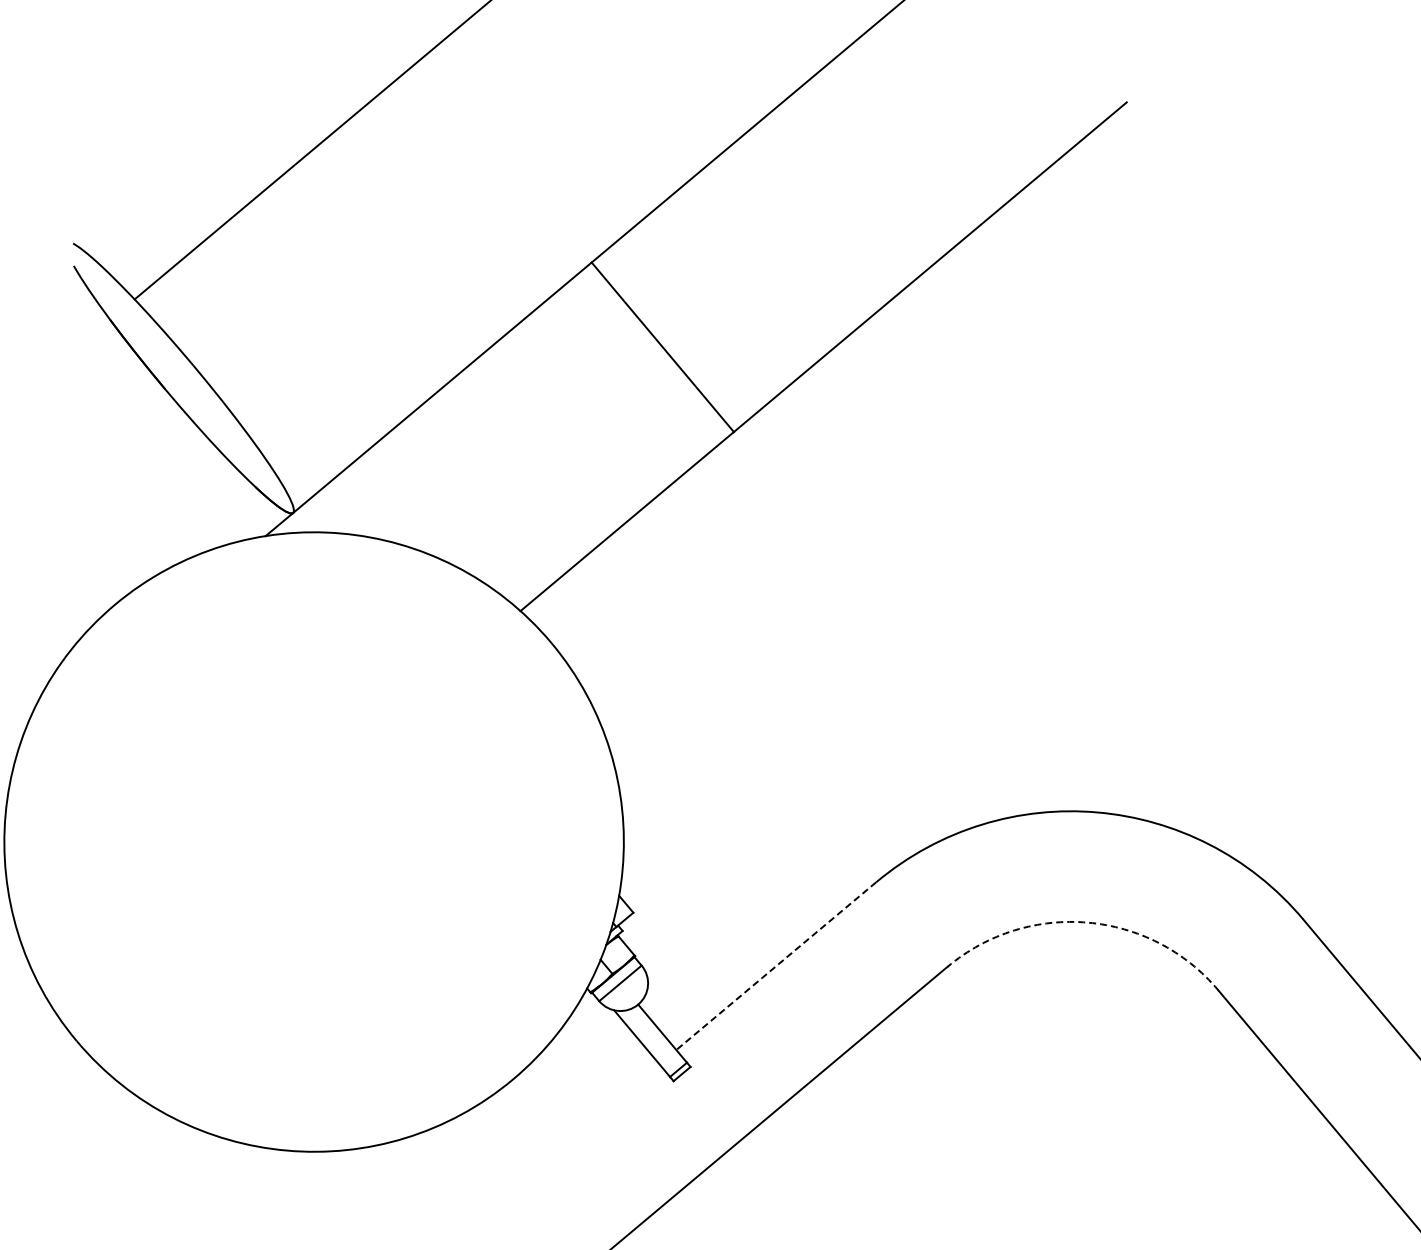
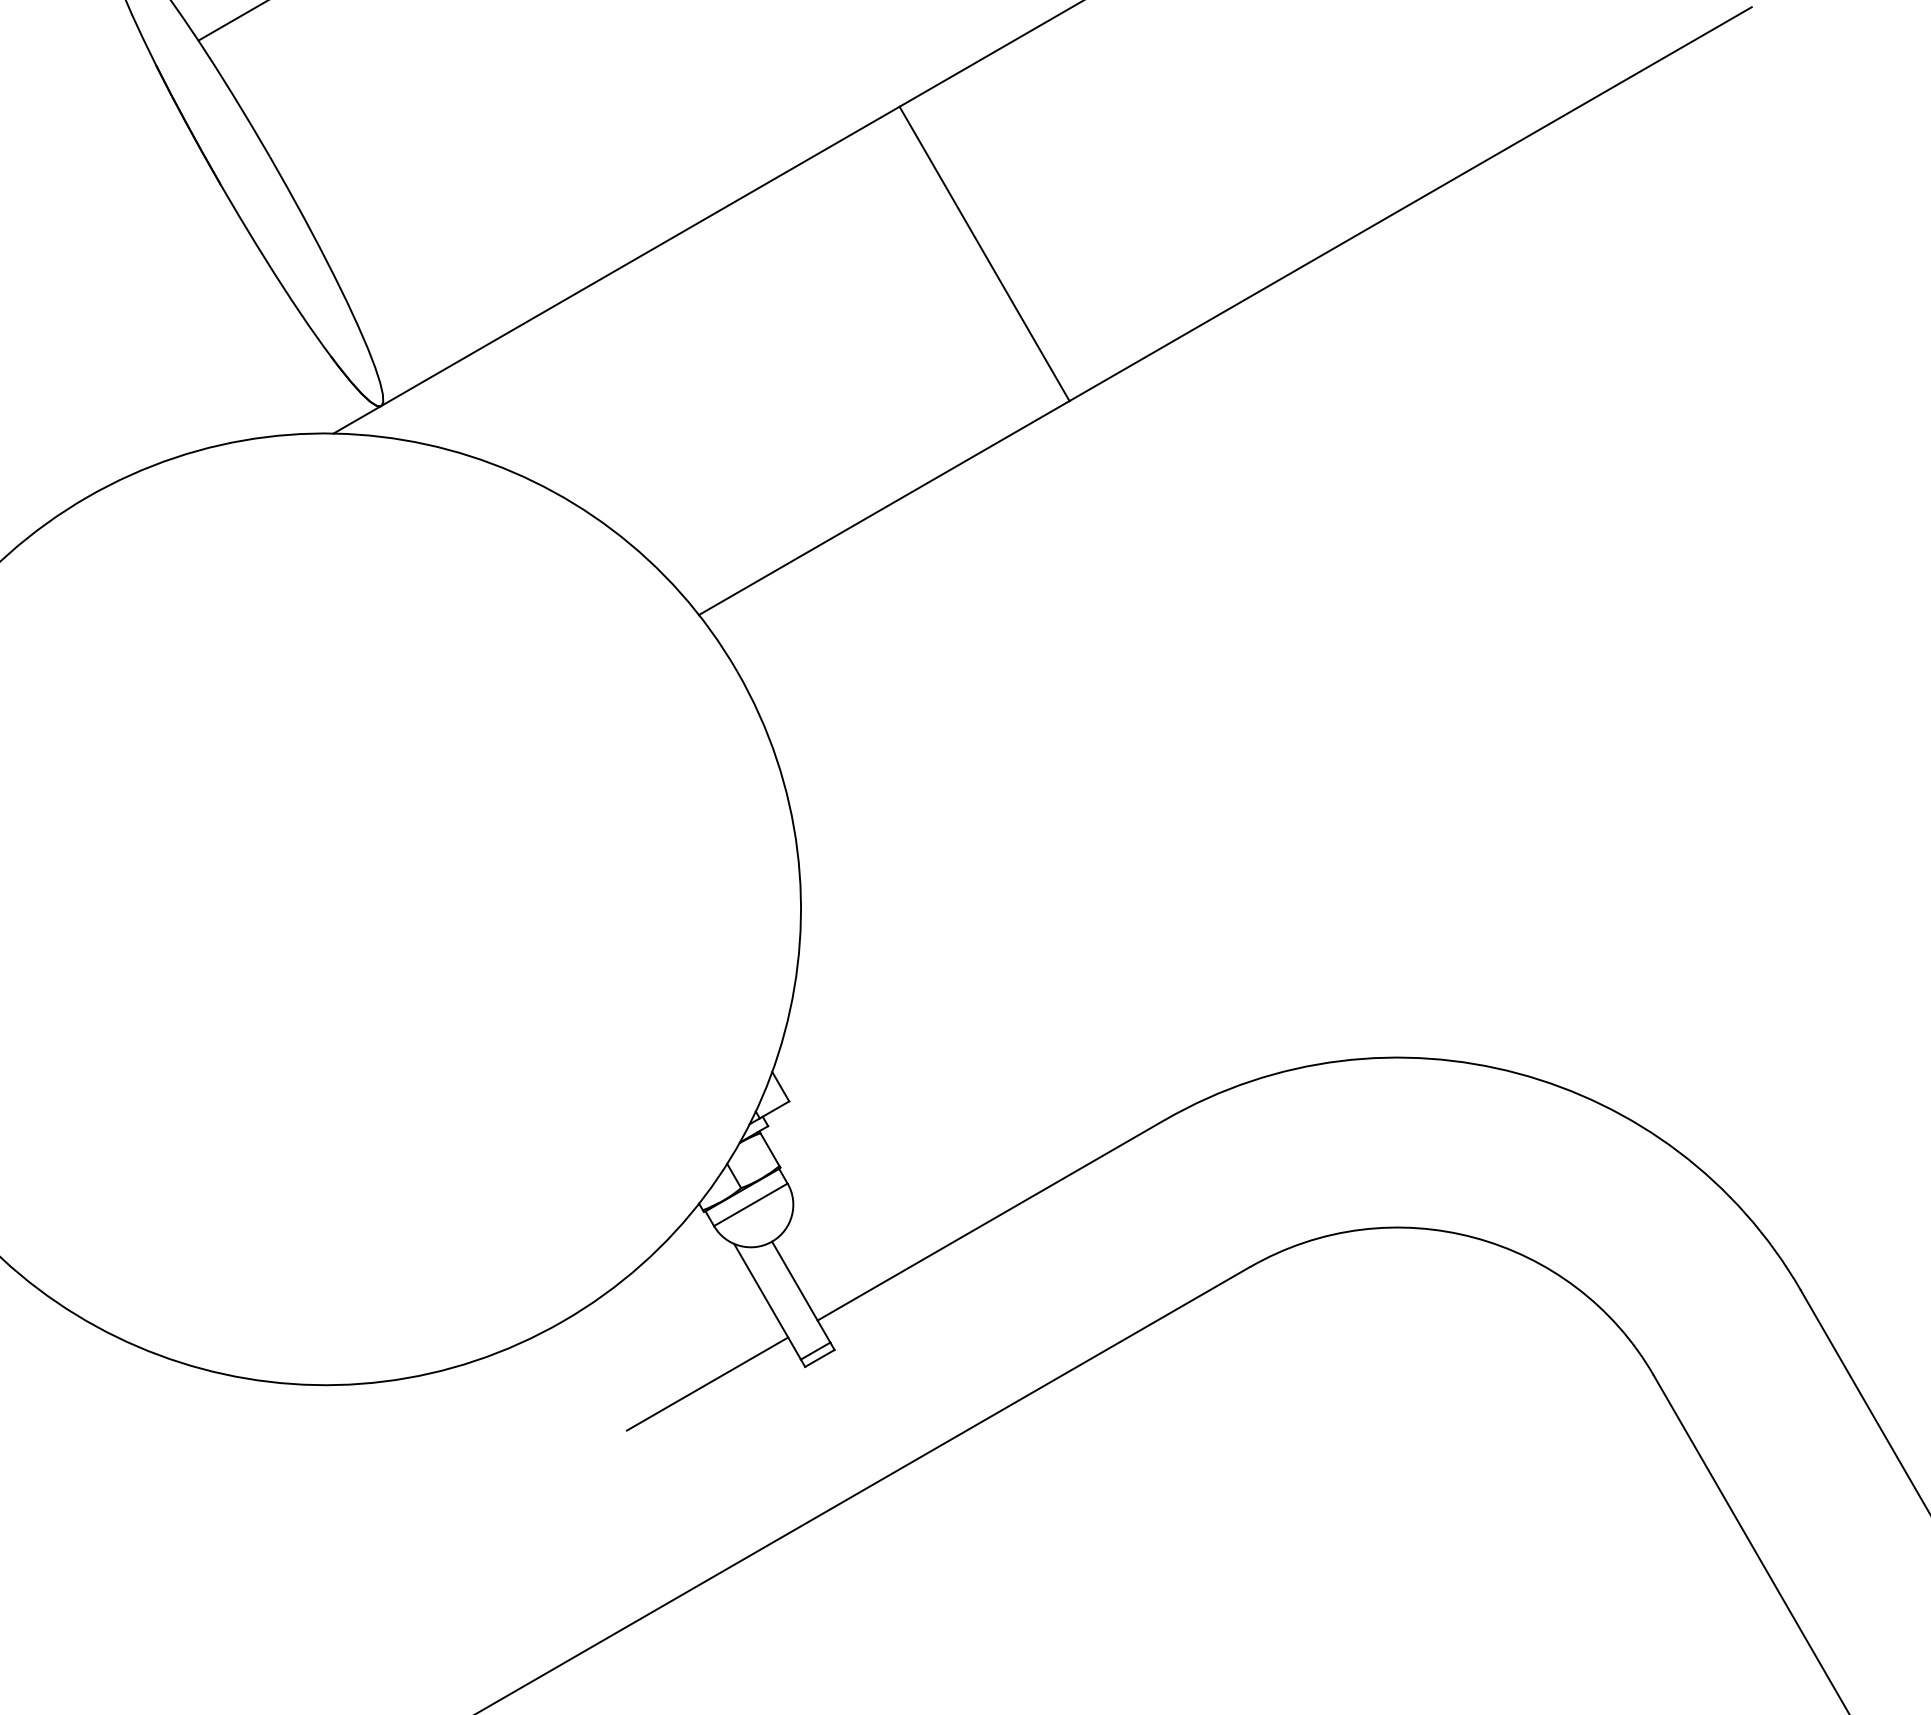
arc: (1087, 922) -> (1473, 1237), dashed -> solid
line: (776, 966) -> (991, 1220), dashed -> solid
line: (612, 1103) -> (706, 1384), added

